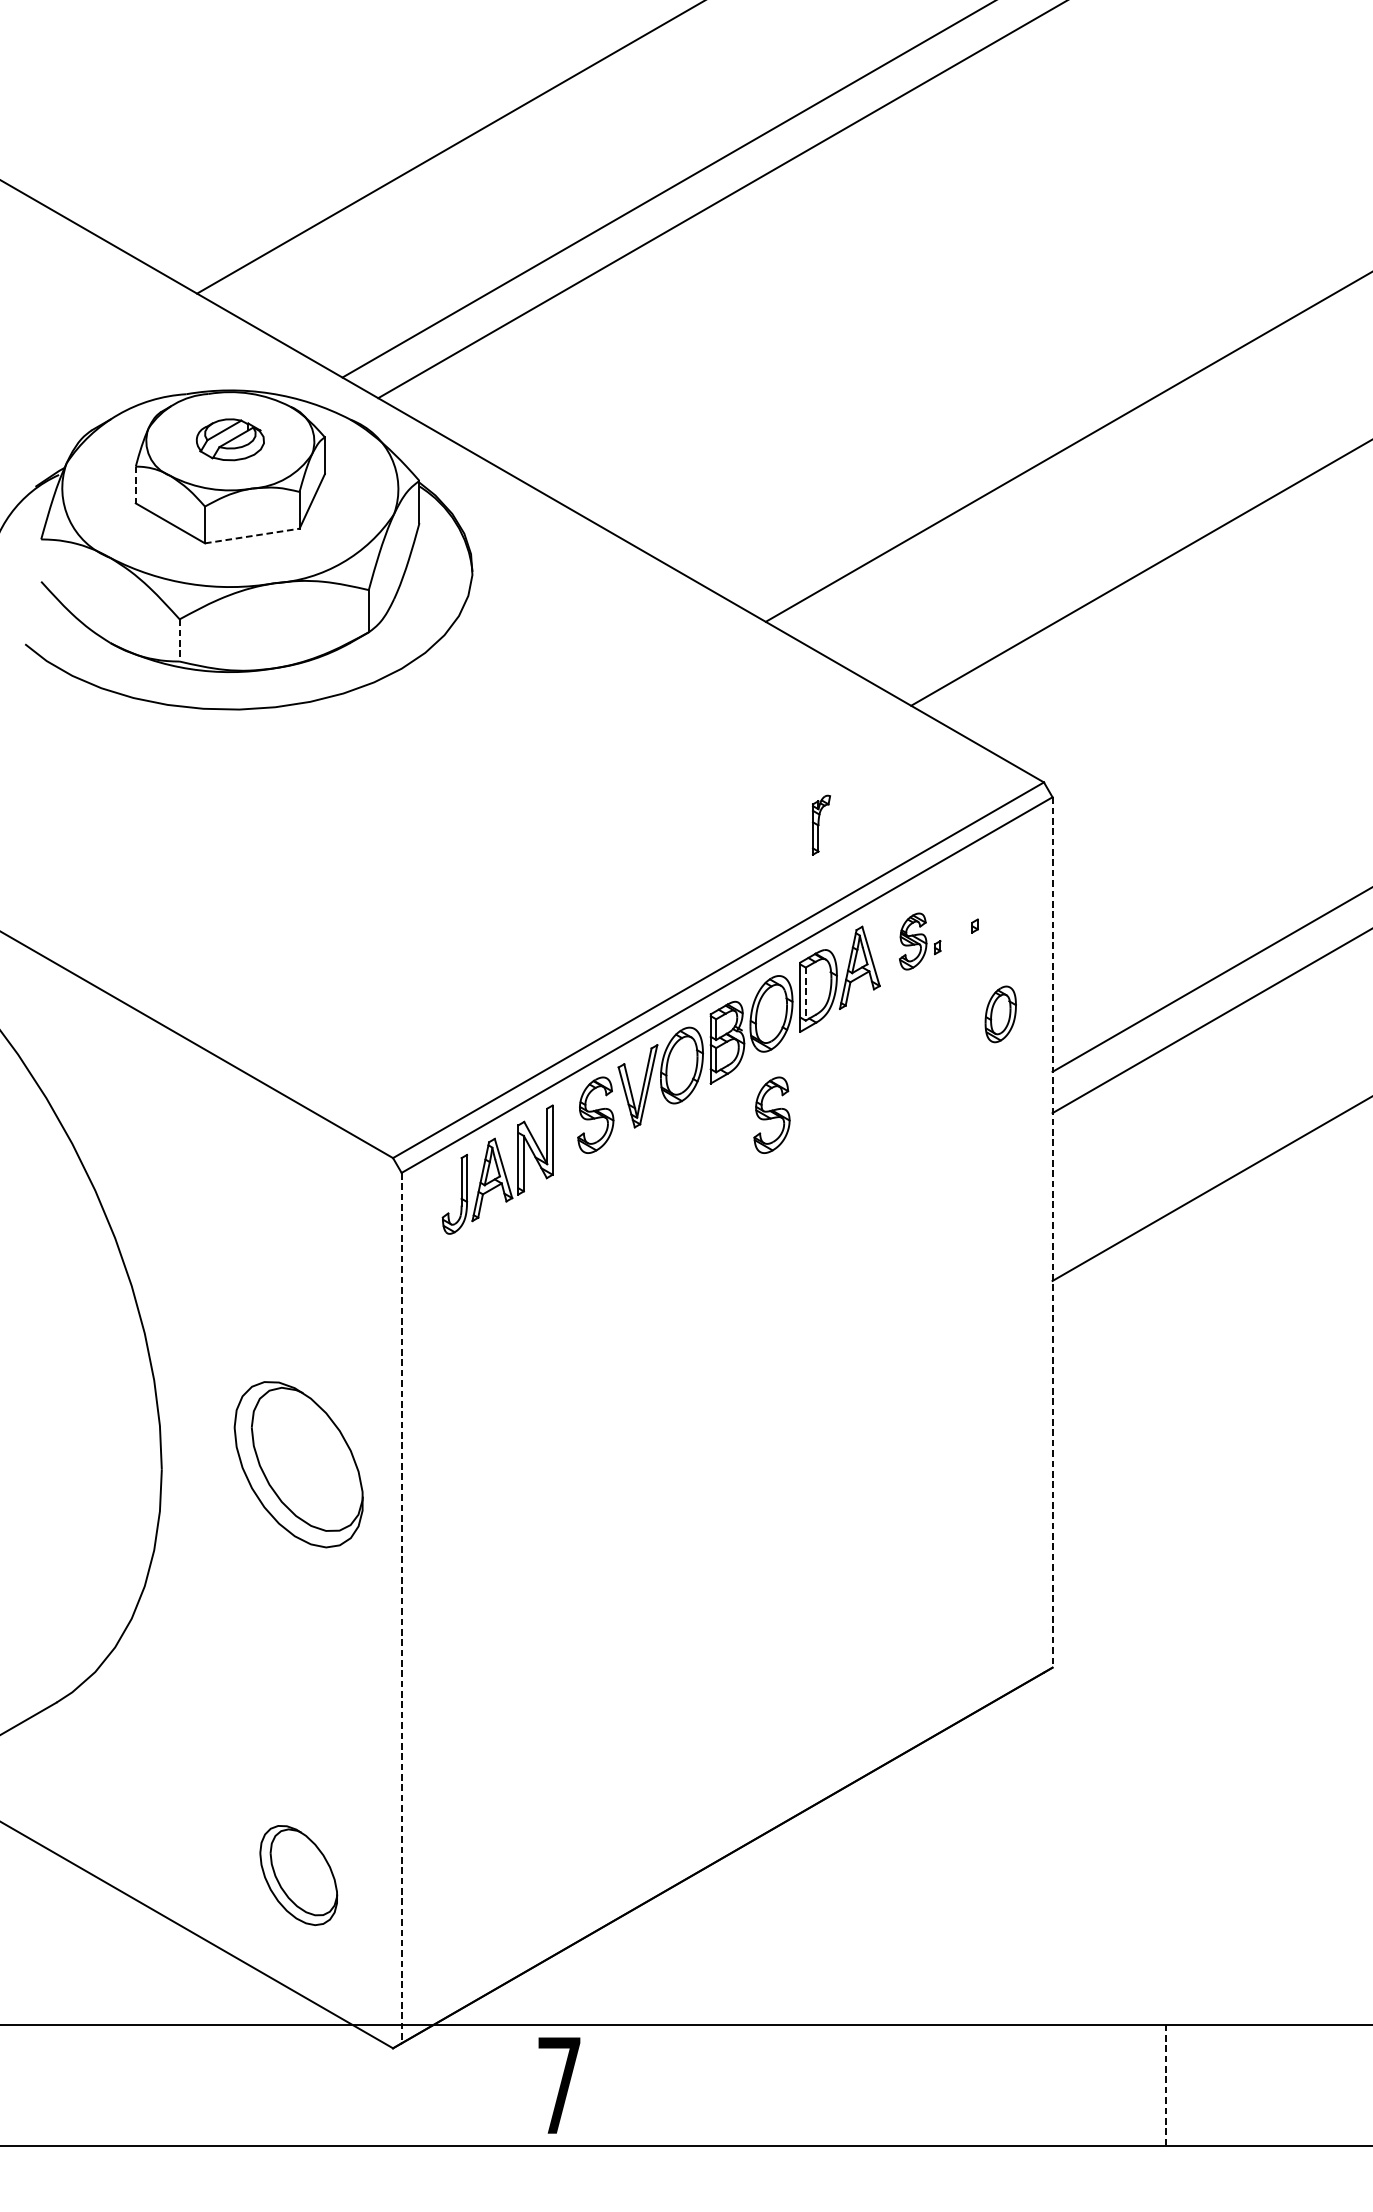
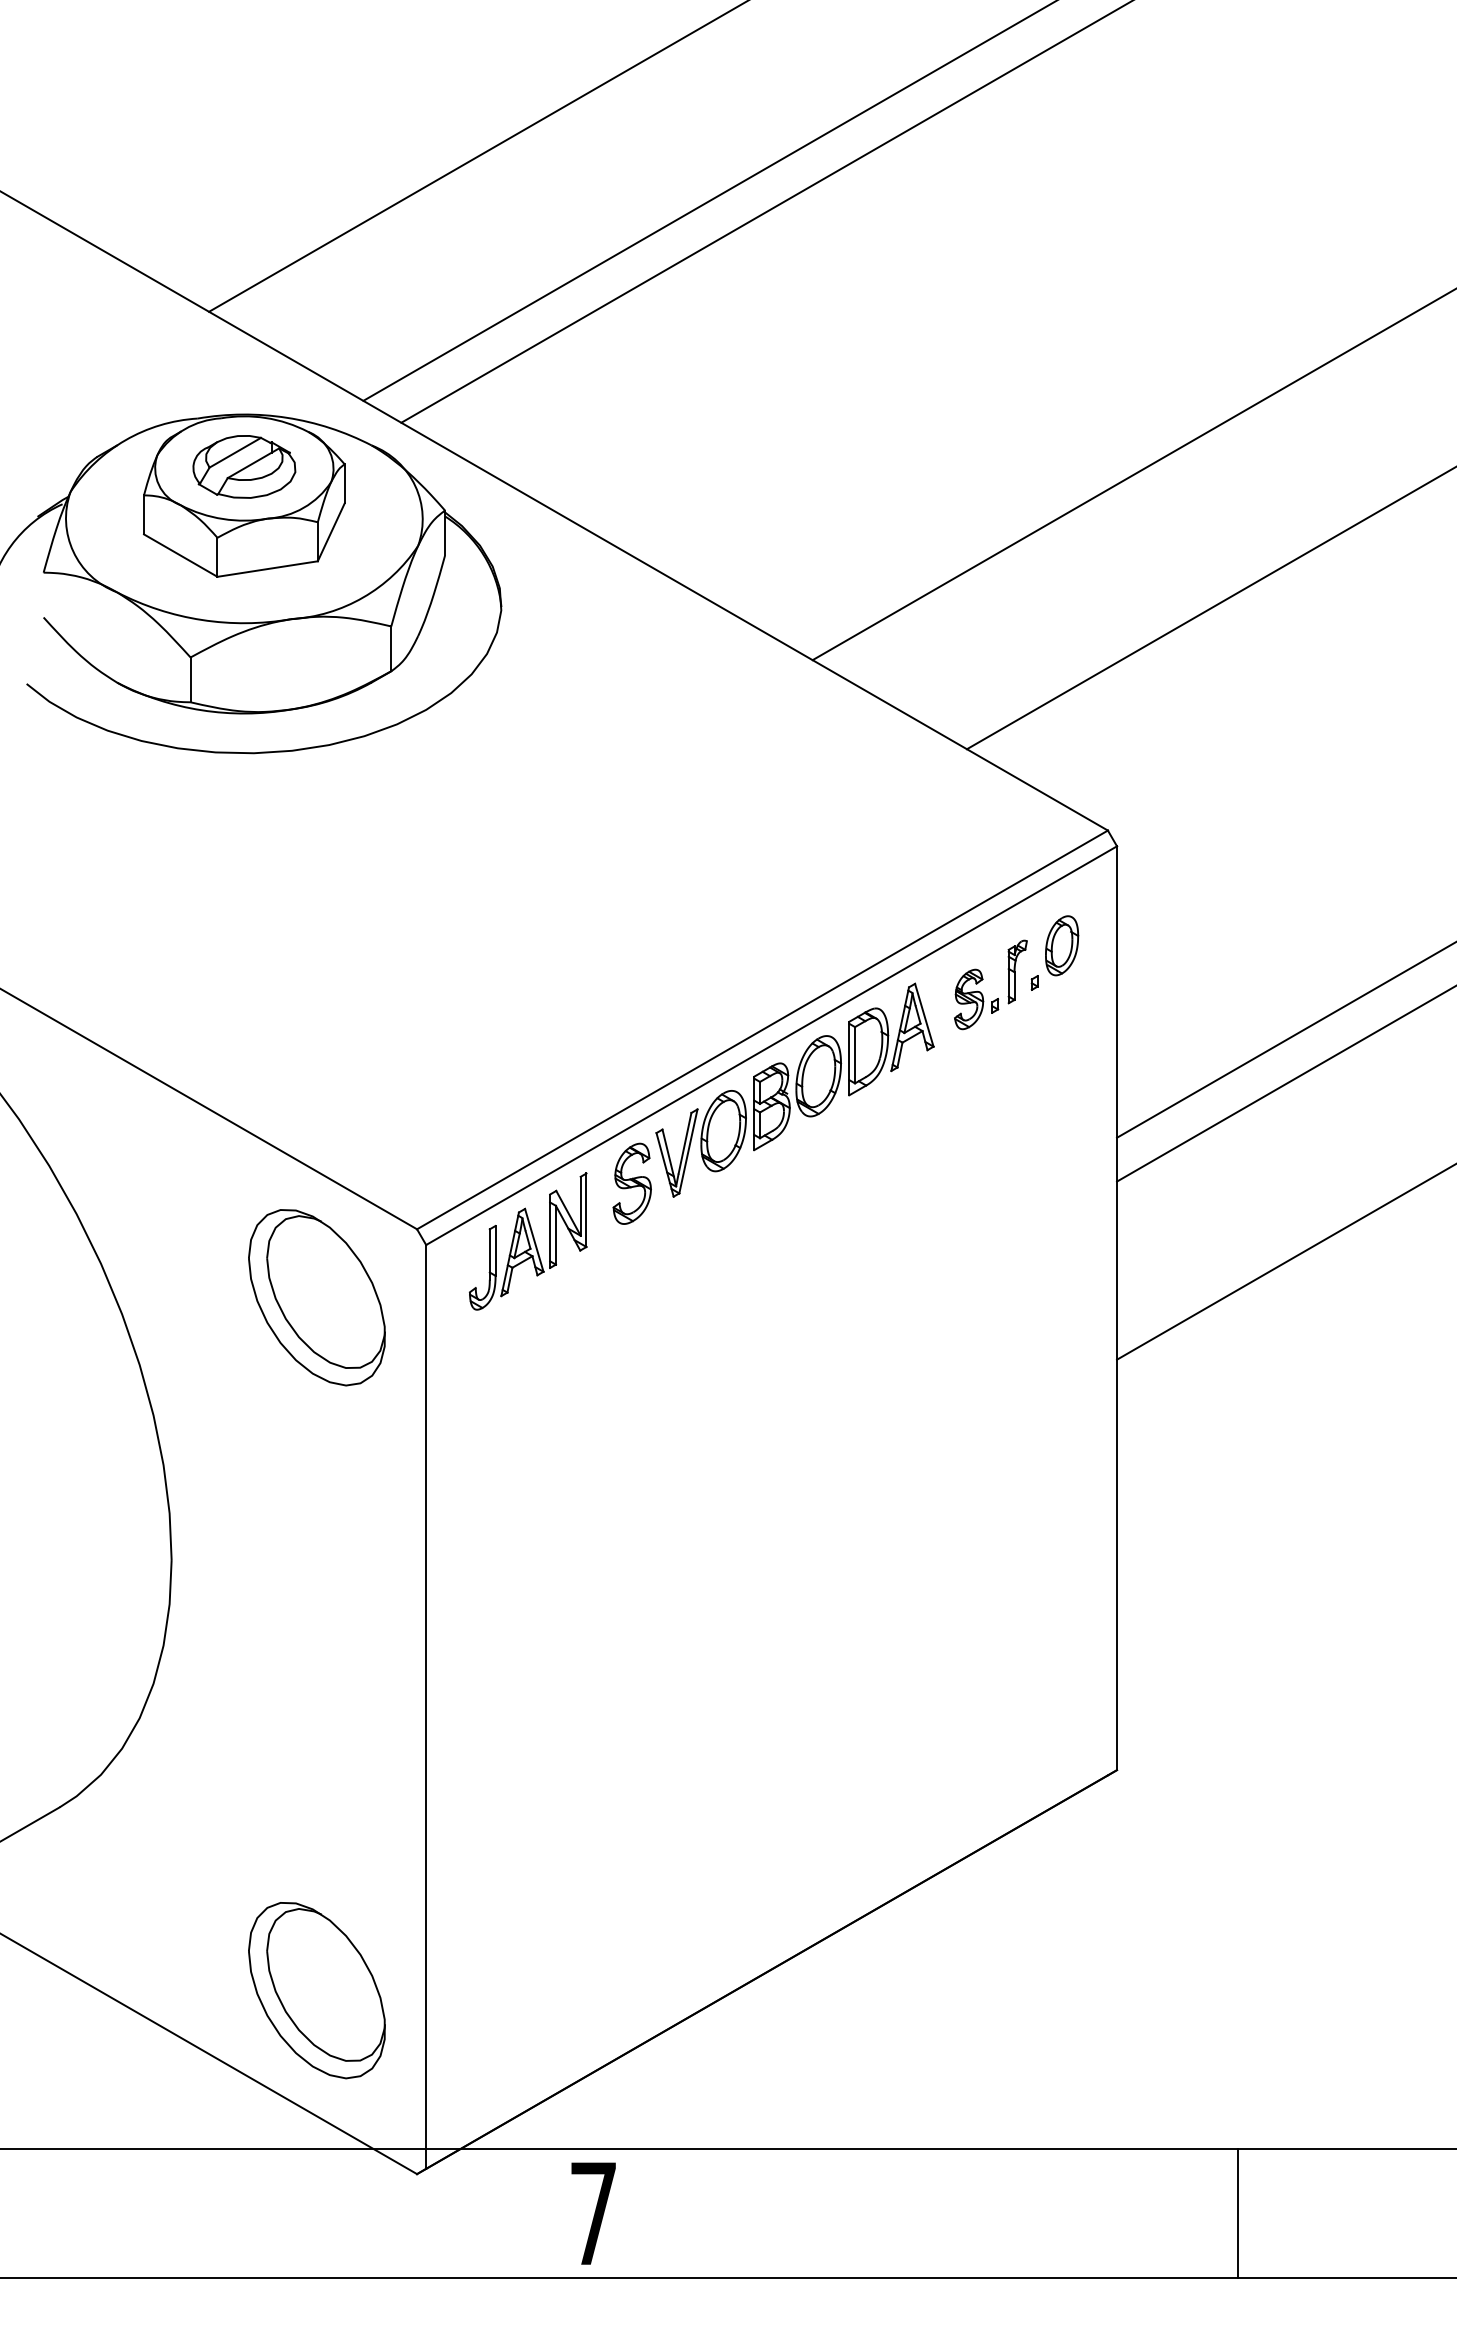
part: (230, 439) -> (244, 466), size x1.43
line: (136, 484) -> (144, 514), dashed -> solid
line: (252, 536) -> (267, 569), dashed -> solid
line: (179, 641) -> (190, 680), dashed -> solid
part: (821, 824) -> (1017, 971), moved
line: (806, 994) -> (855, 1055), dashed -> solid
part: (1001, 1014) -> (1062, 945), moved
part: (771, 1114) -> (818, 1183), removed
line: (1053, 1232) -> (1117, 1308), dashed -> solid
part: (298, 1464) -> (316, 1297), moved
line: (401, 1607) -> (426, 1706), dashed -> solid
part: (298, 1875) -> (316, 1990), size x1.67
line: (1166, 2085) -> (1237, 2213), dashed -> solid

